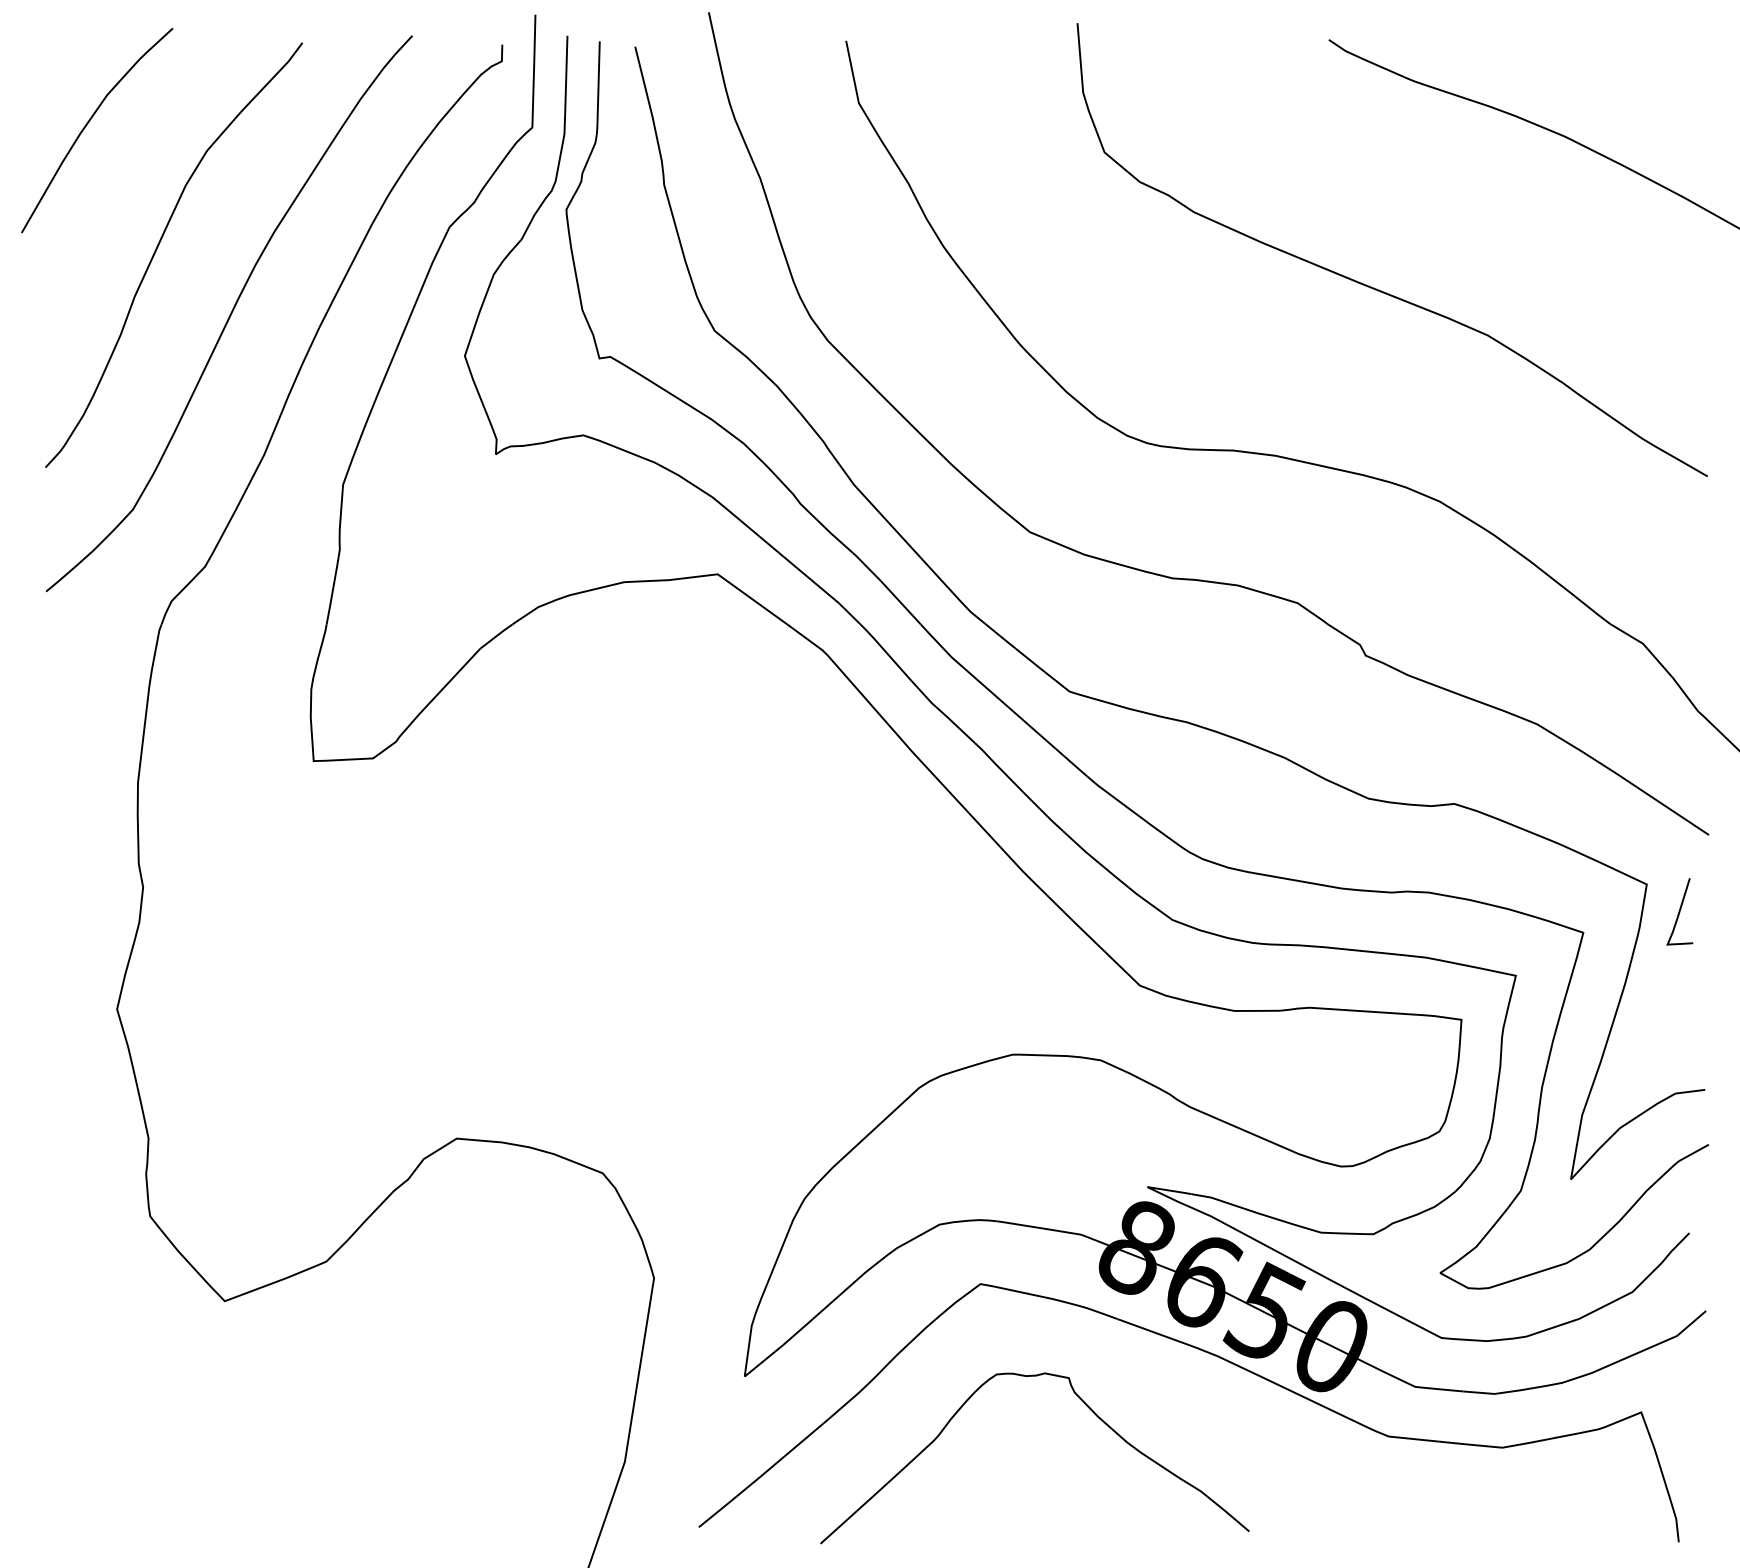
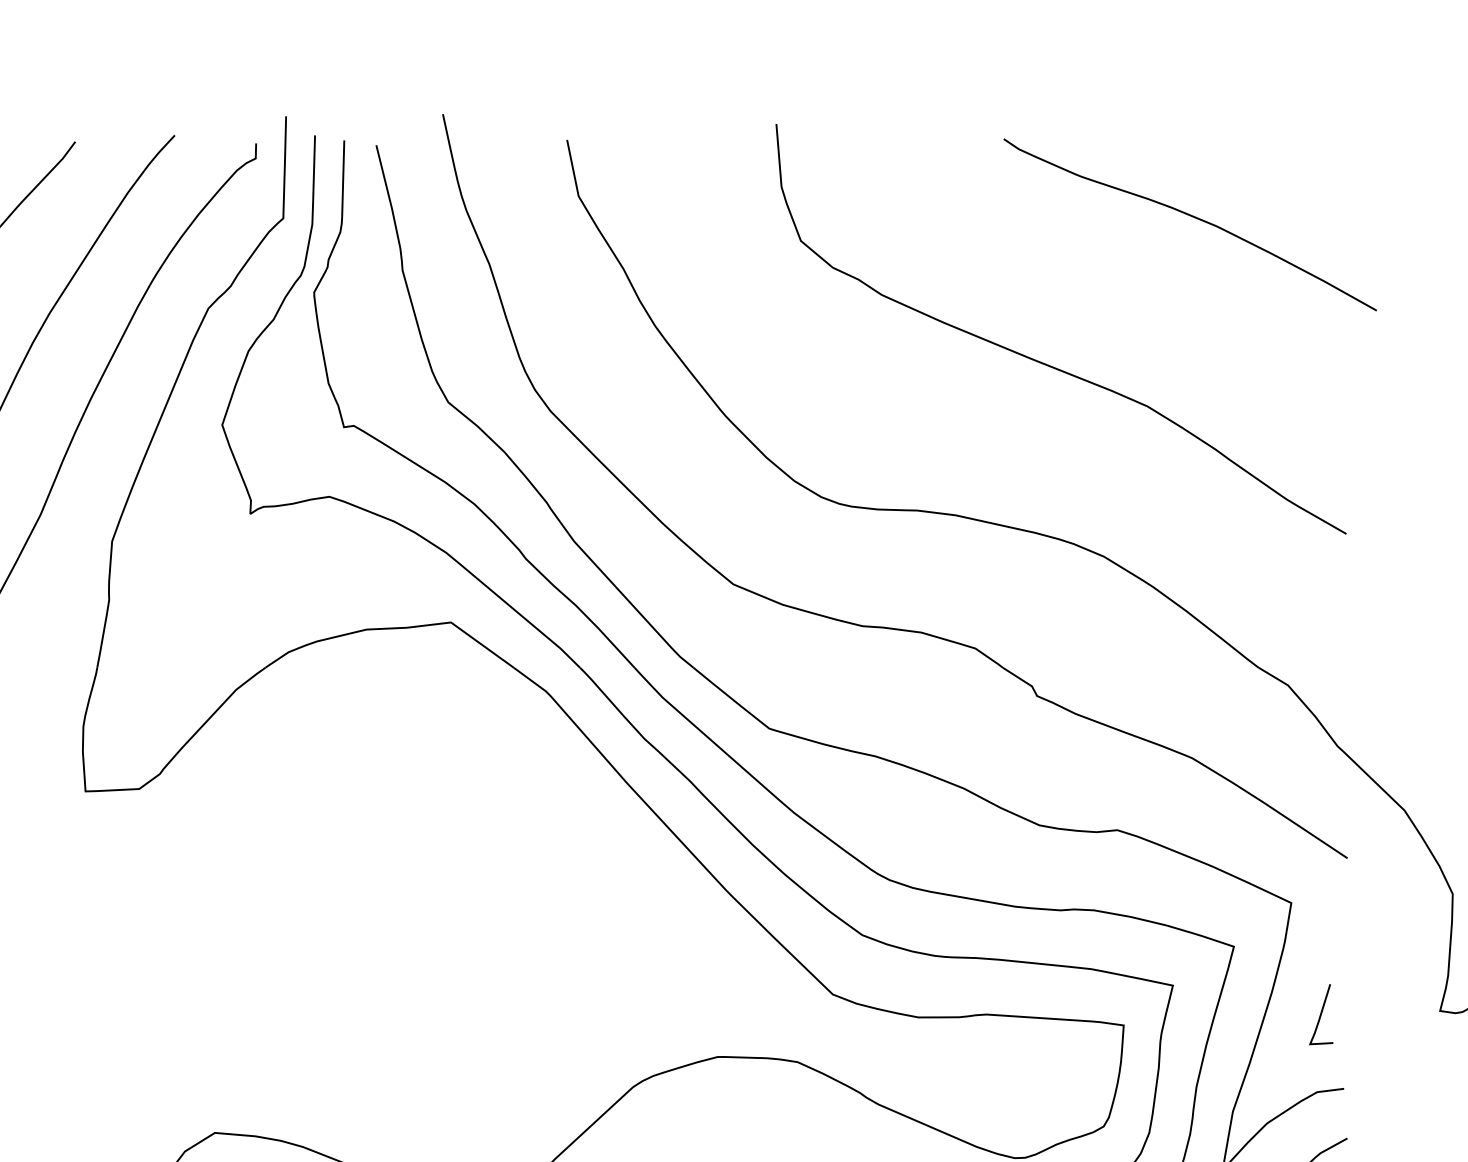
curve: (1679, 911) -> (1320, 1014), moved

